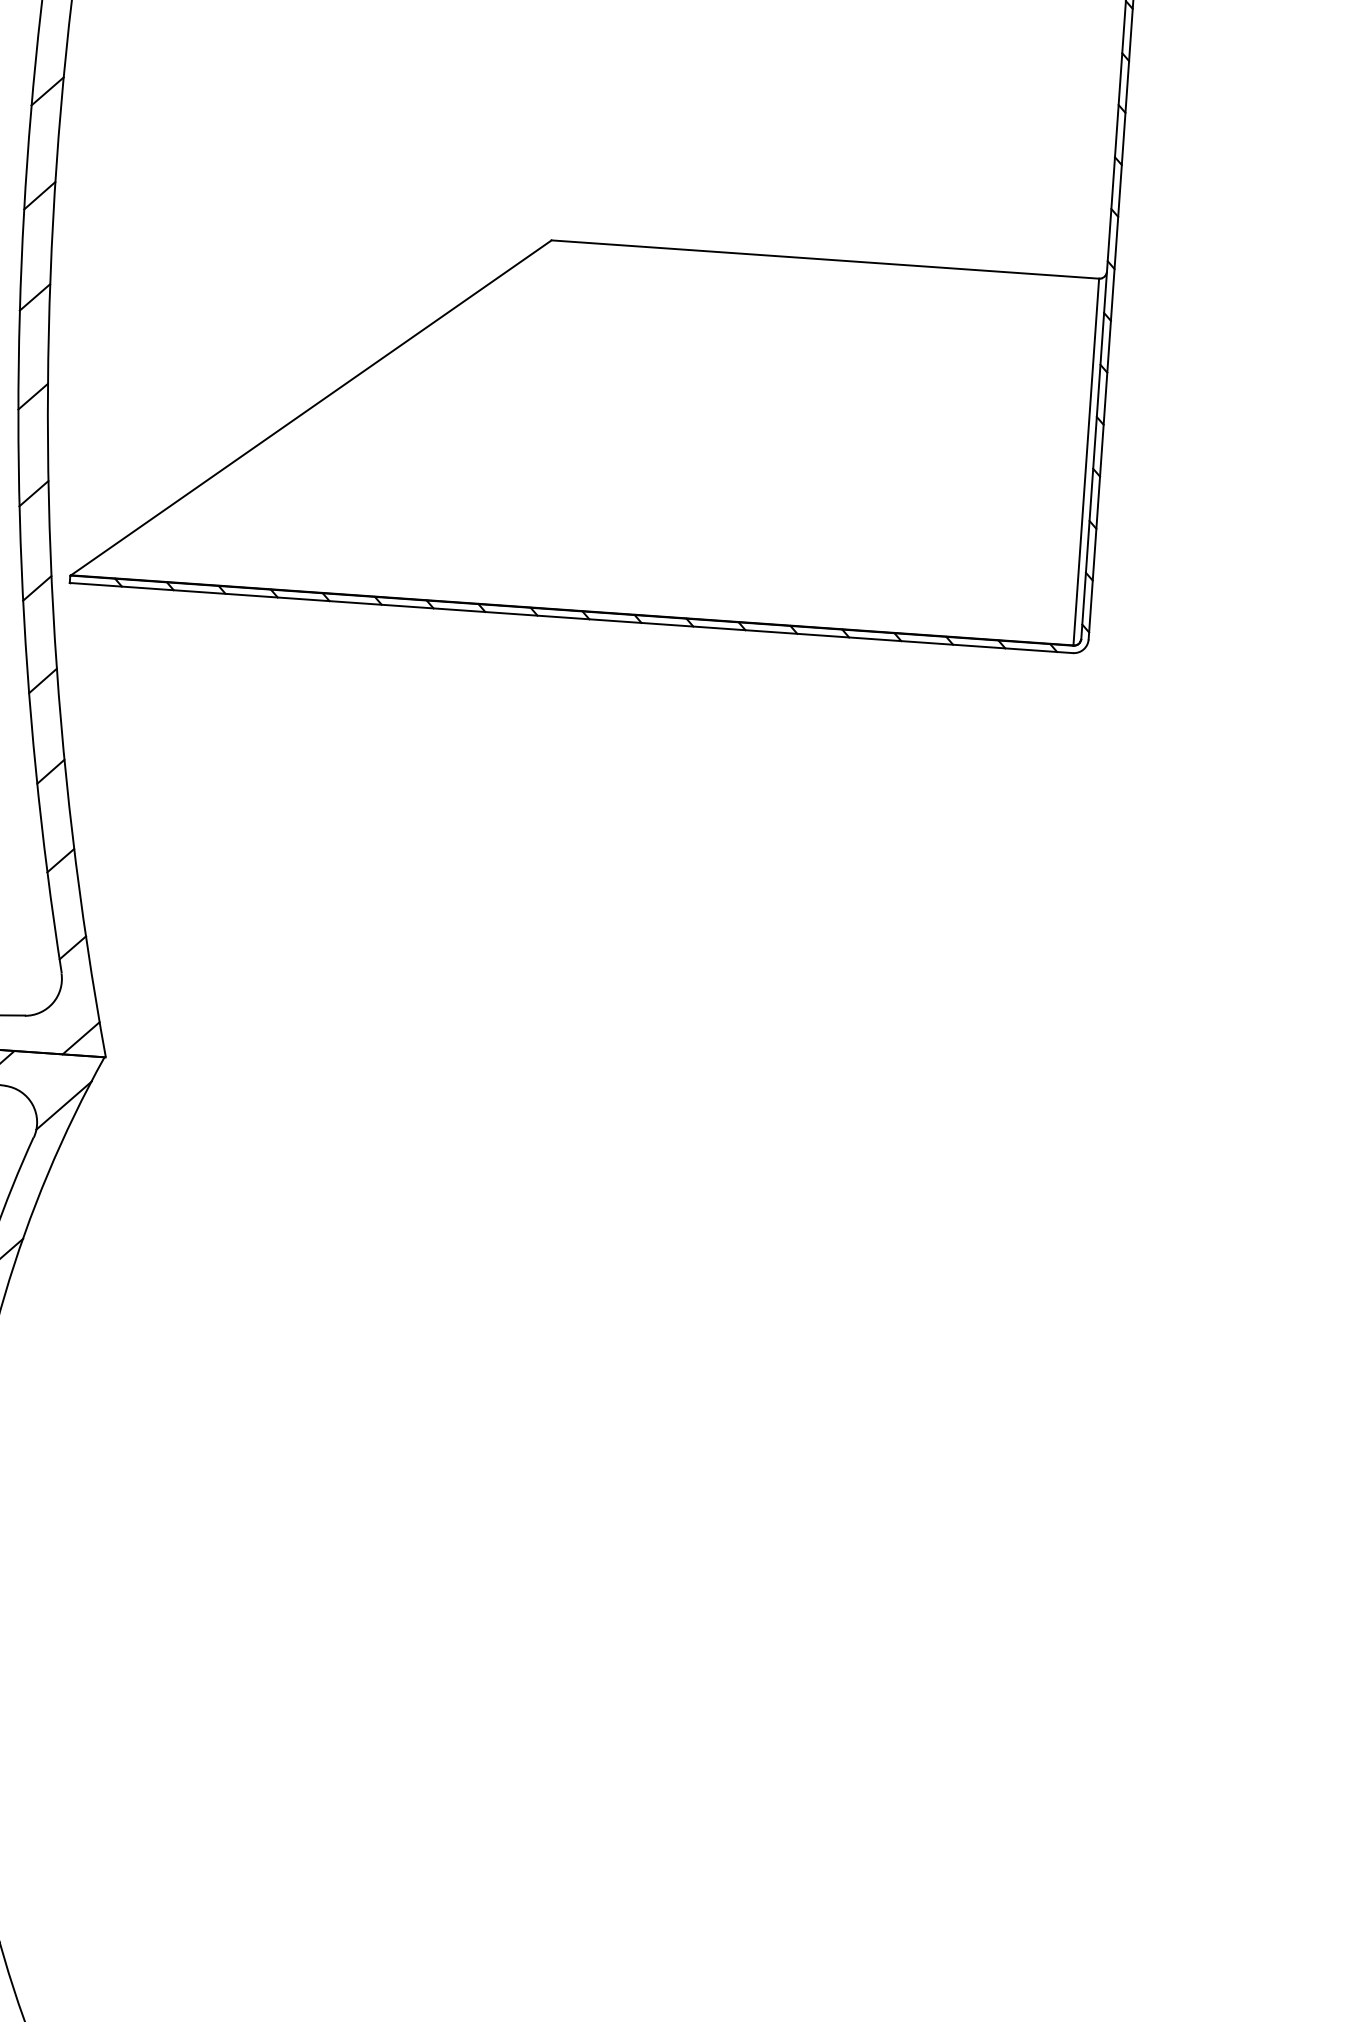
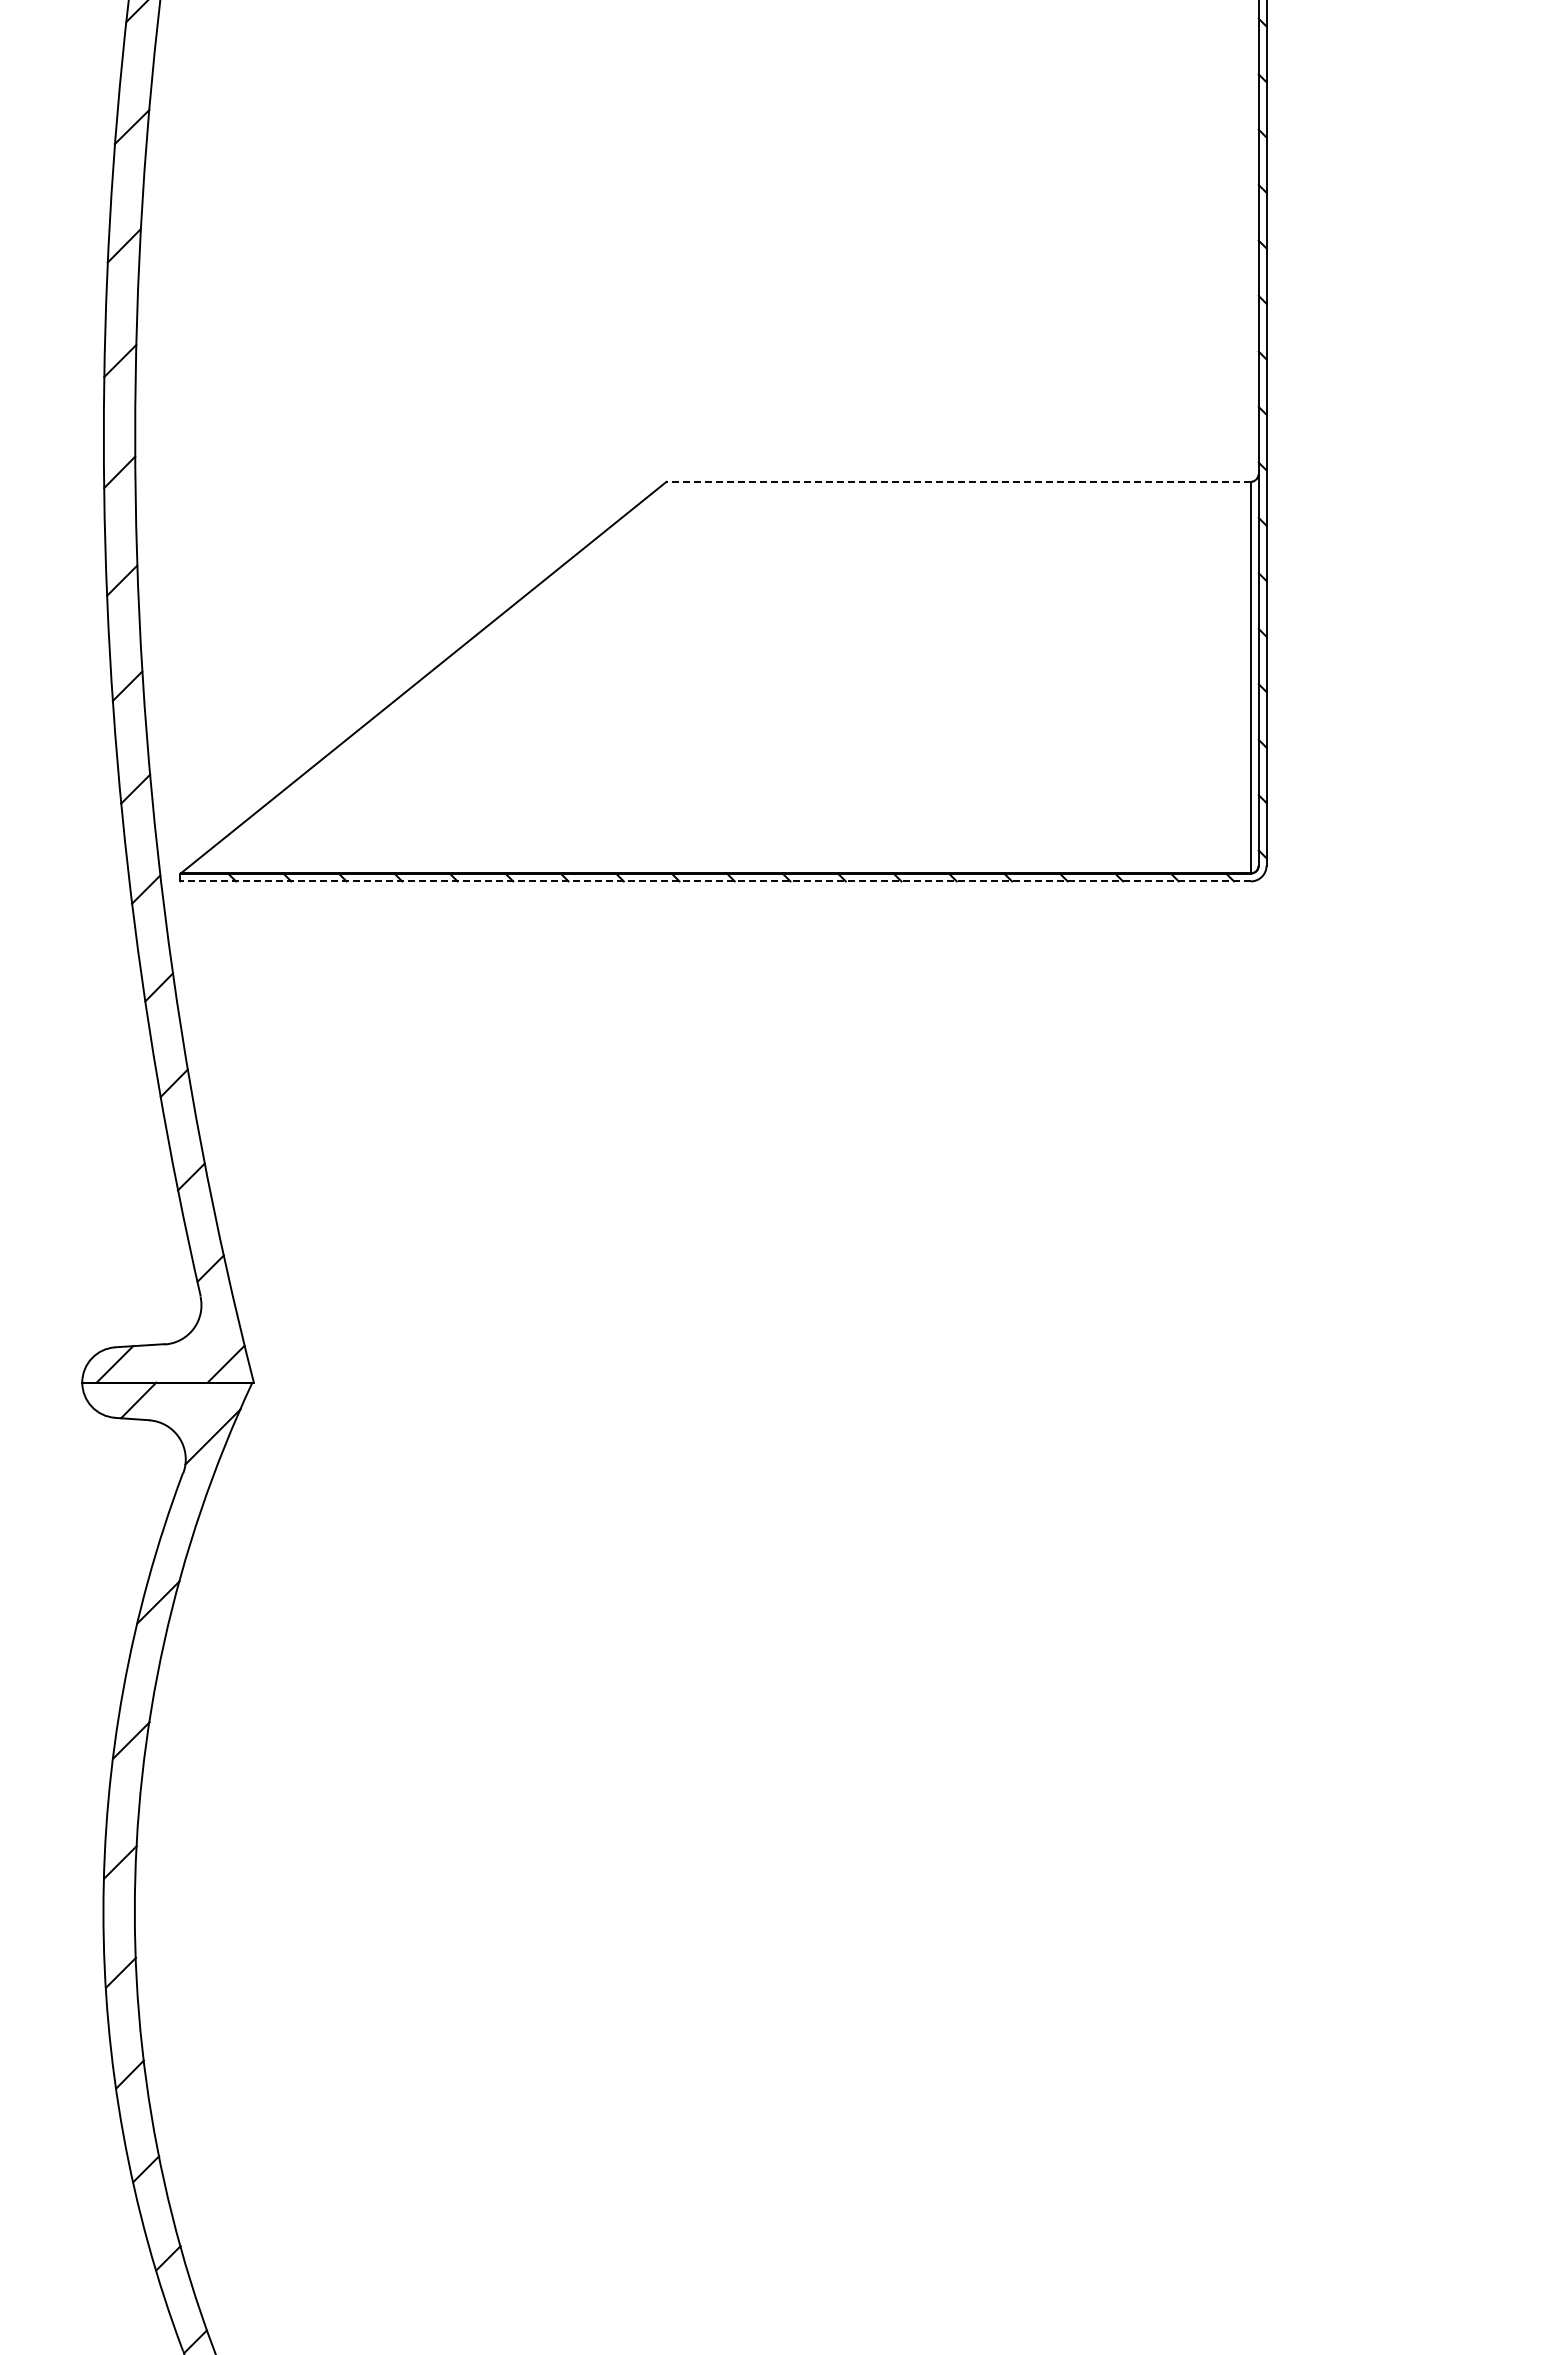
line: (825, 259) -> (958, 481), solid -> dashed
line: (571, 618) -> (715, 881), solid -> dashed

